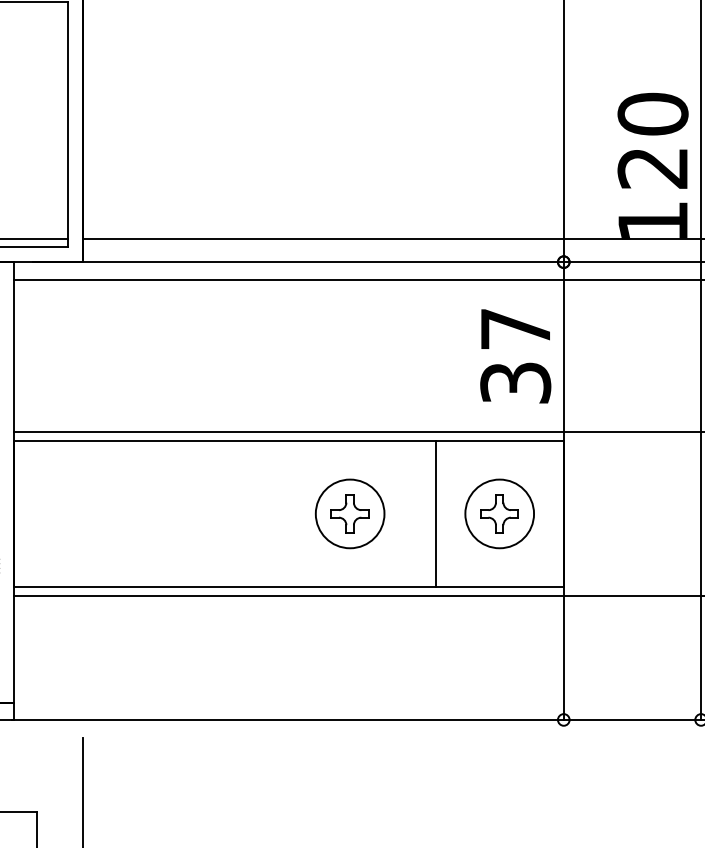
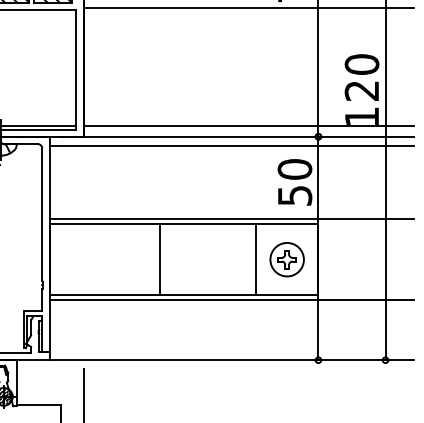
text: (514, 353) -> (294, 181), 37 -> 50
line: (238, 513) -> (159, 259), added
part: (348, 513) -> (213, 259), removed

